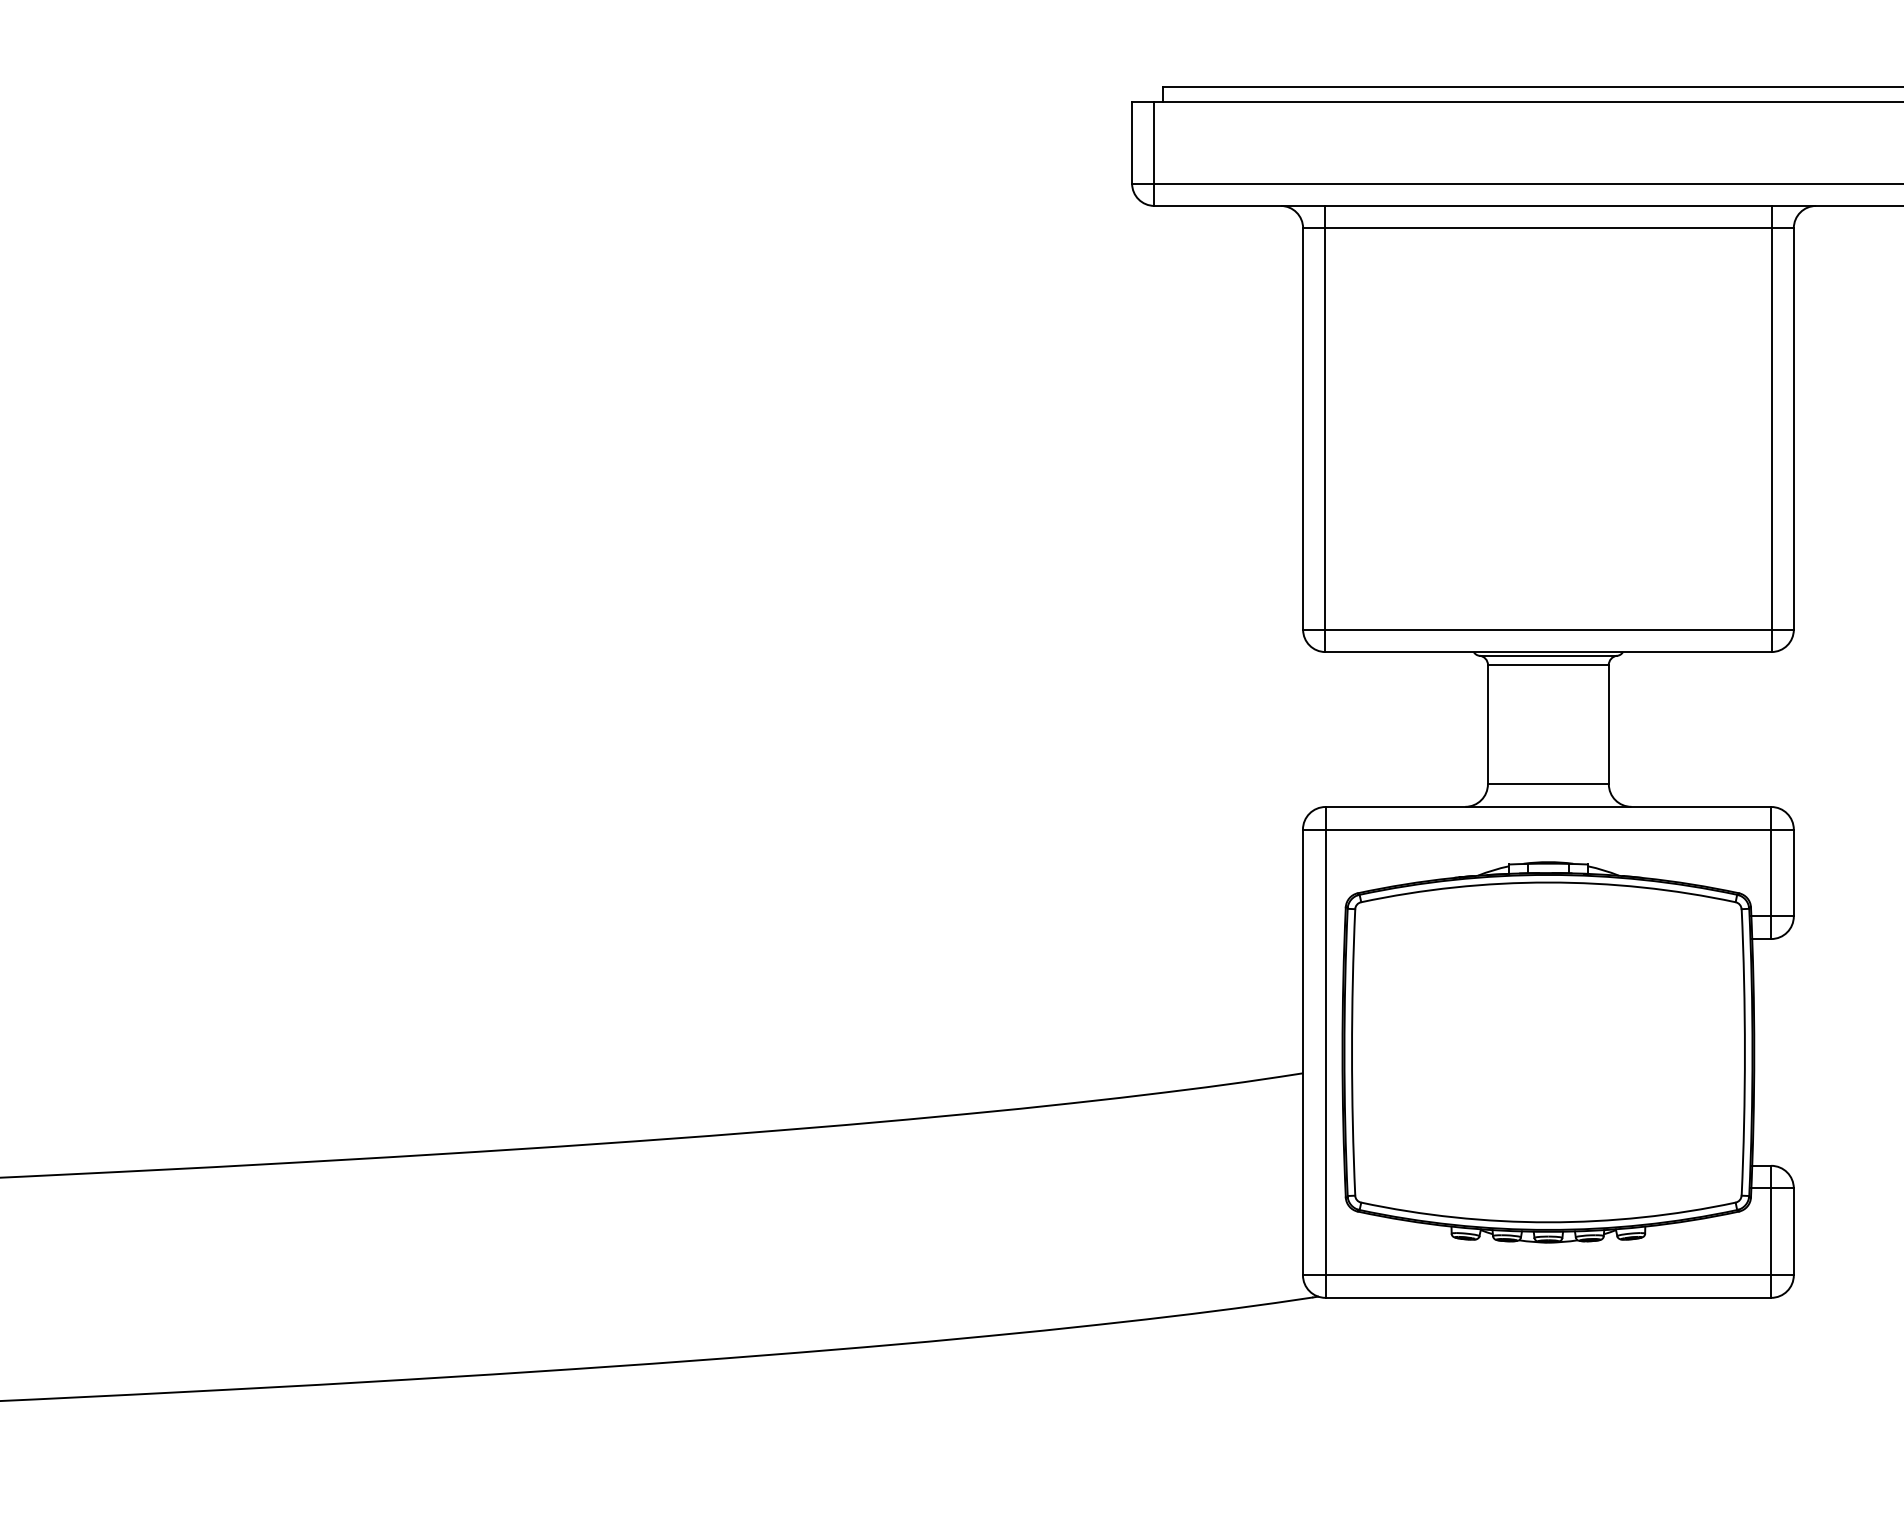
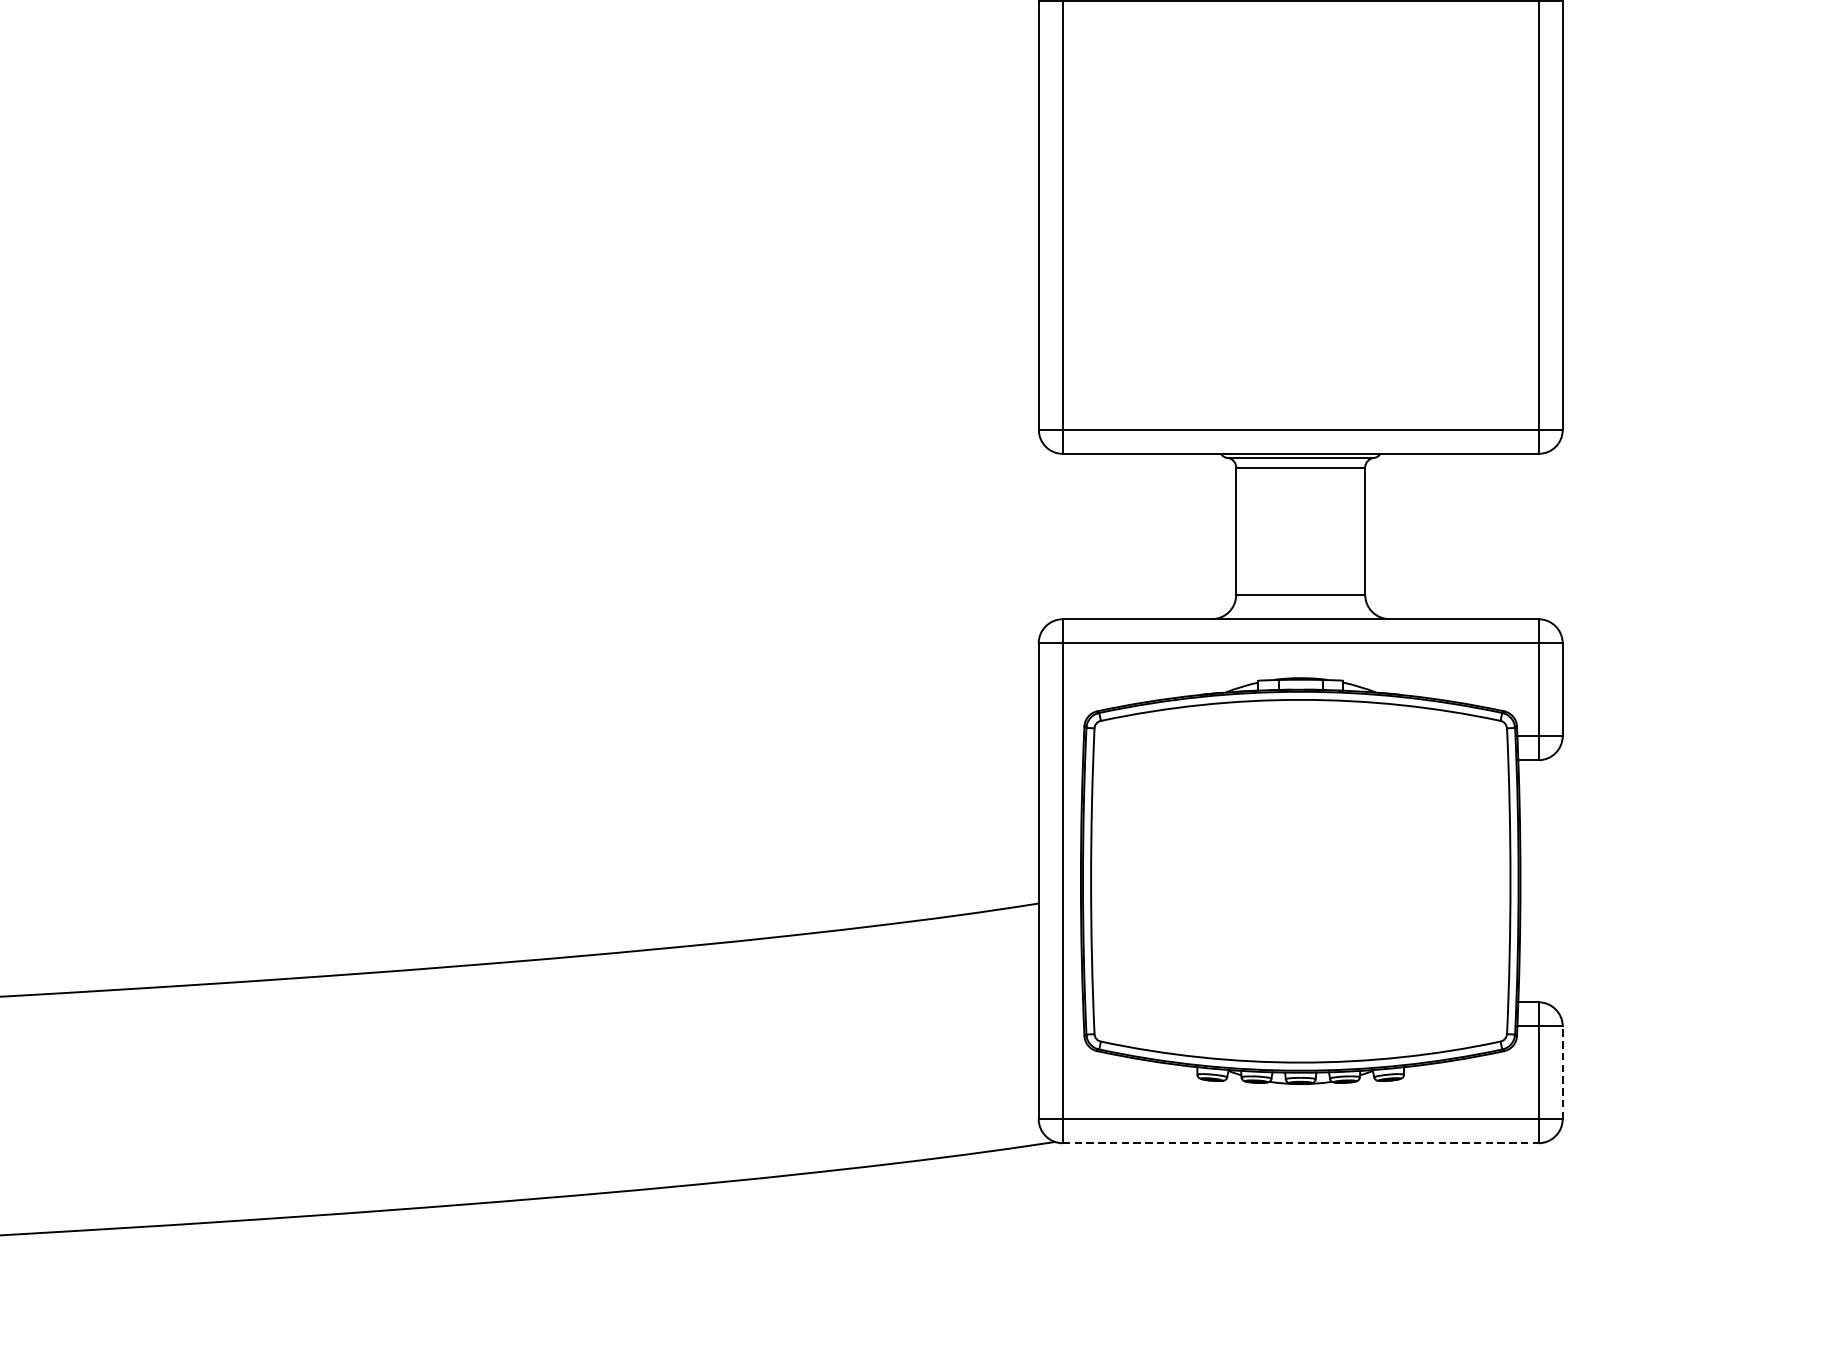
line: (1793, 1231) -> (1562, 1072), solid -> dashed
line: (1548, 1297) -> (1300, 1142), solid -> dashed

